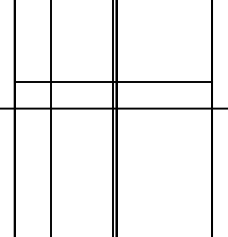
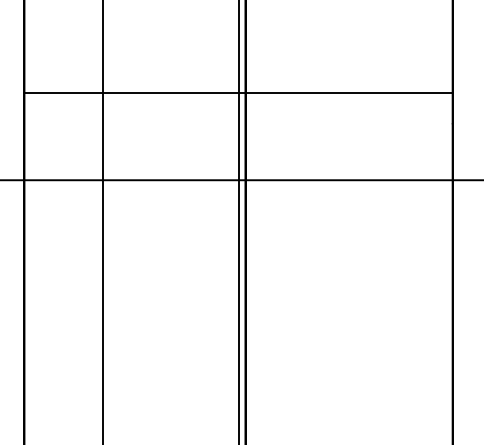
line: (113, 82) -> (238, 93), moved

